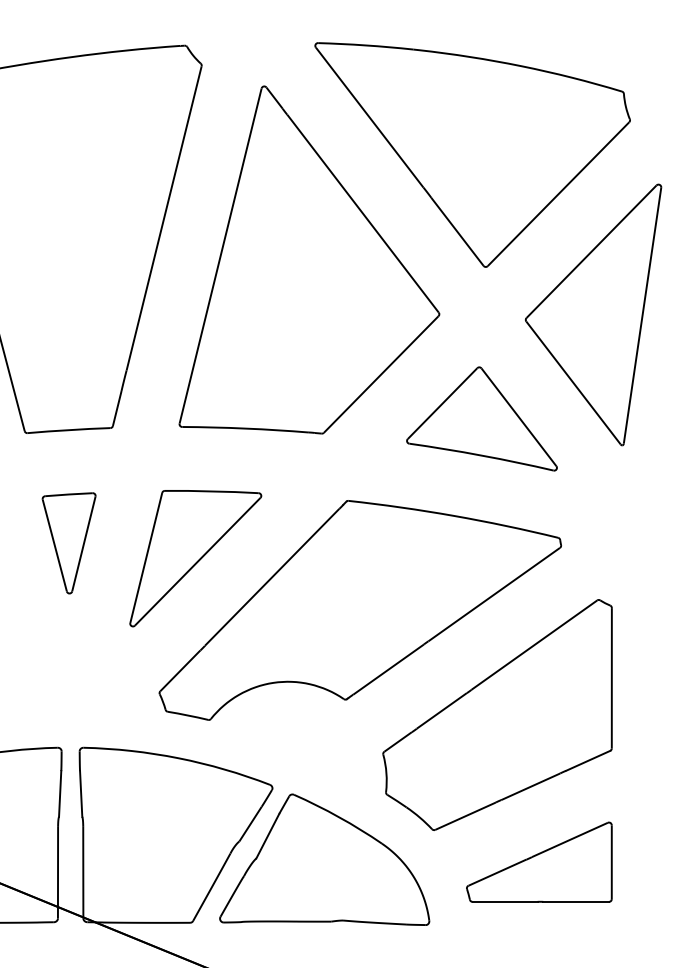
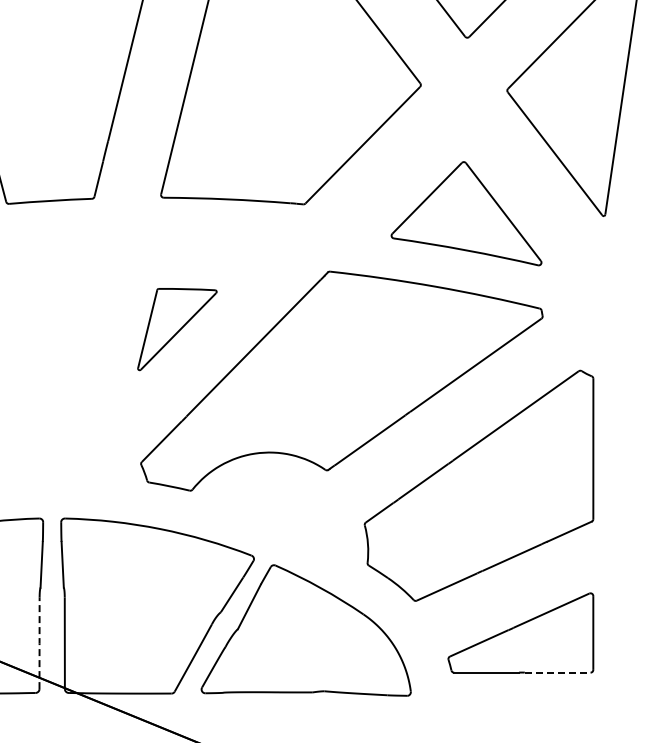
part: (481, 418) -> (466, 213), moved
part: (68, 543) -> (50, 314), removed
part: (195, 558) -> (177, 329), size x0.6
line: (58, 872) -> (40, 643), solid -> dashed
line: (576, 901) -> (558, 672), solid -> dashed

